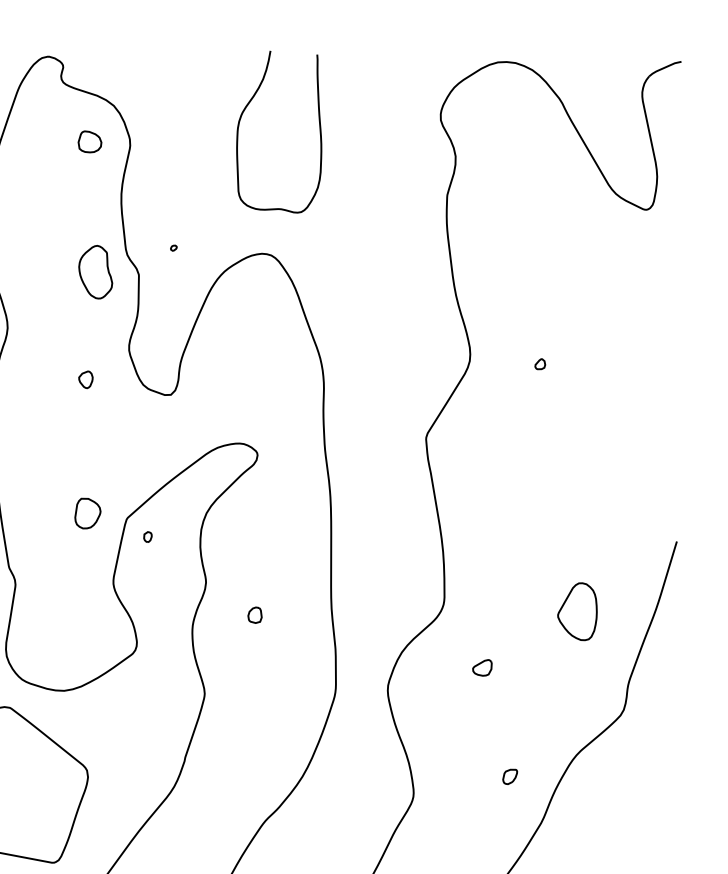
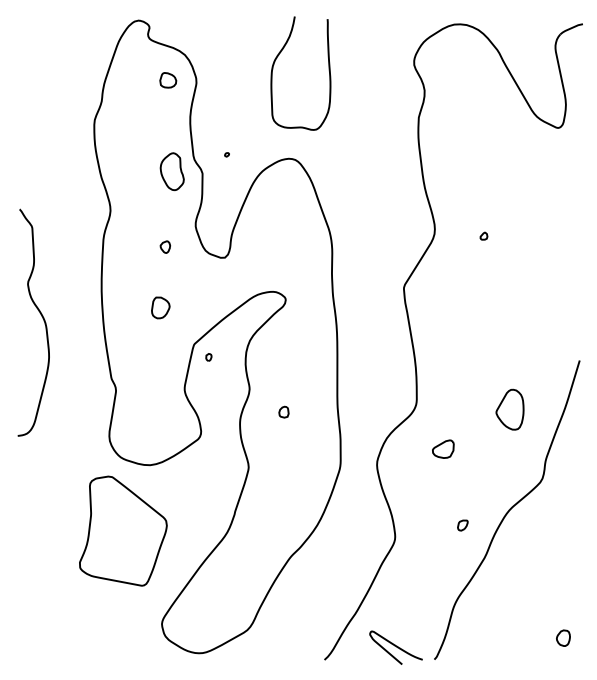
part: (87, 512) -> (160, 307), moved
part: (482, 667) -> (443, 448), size x1.6

